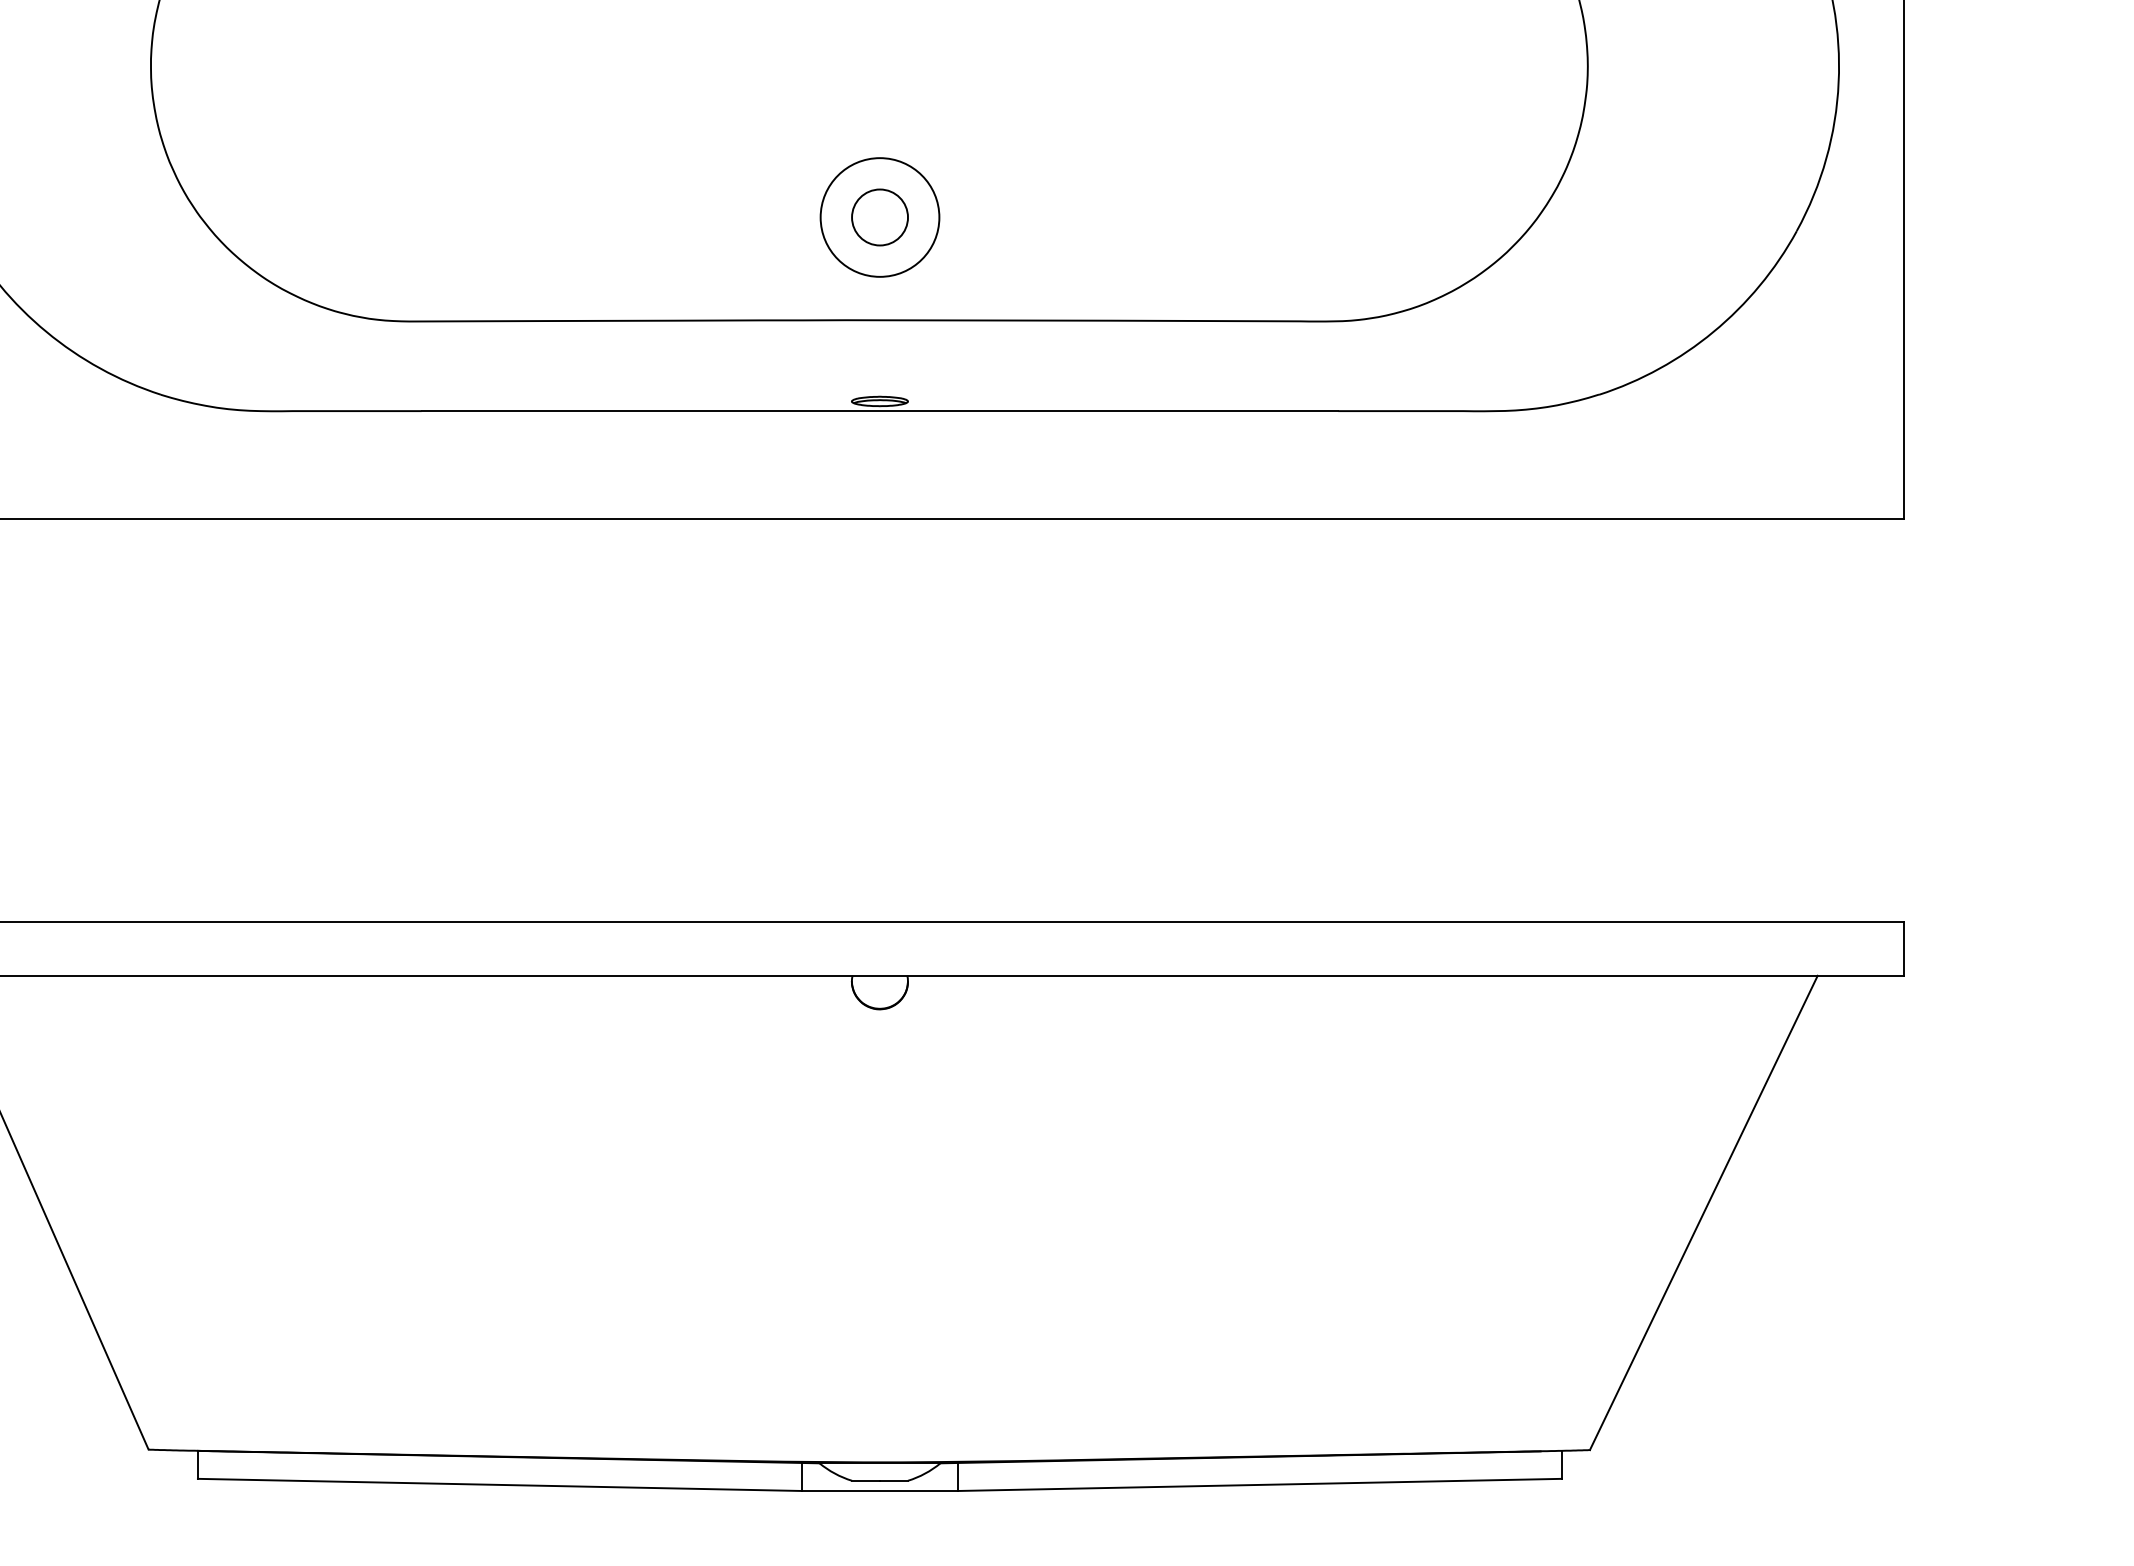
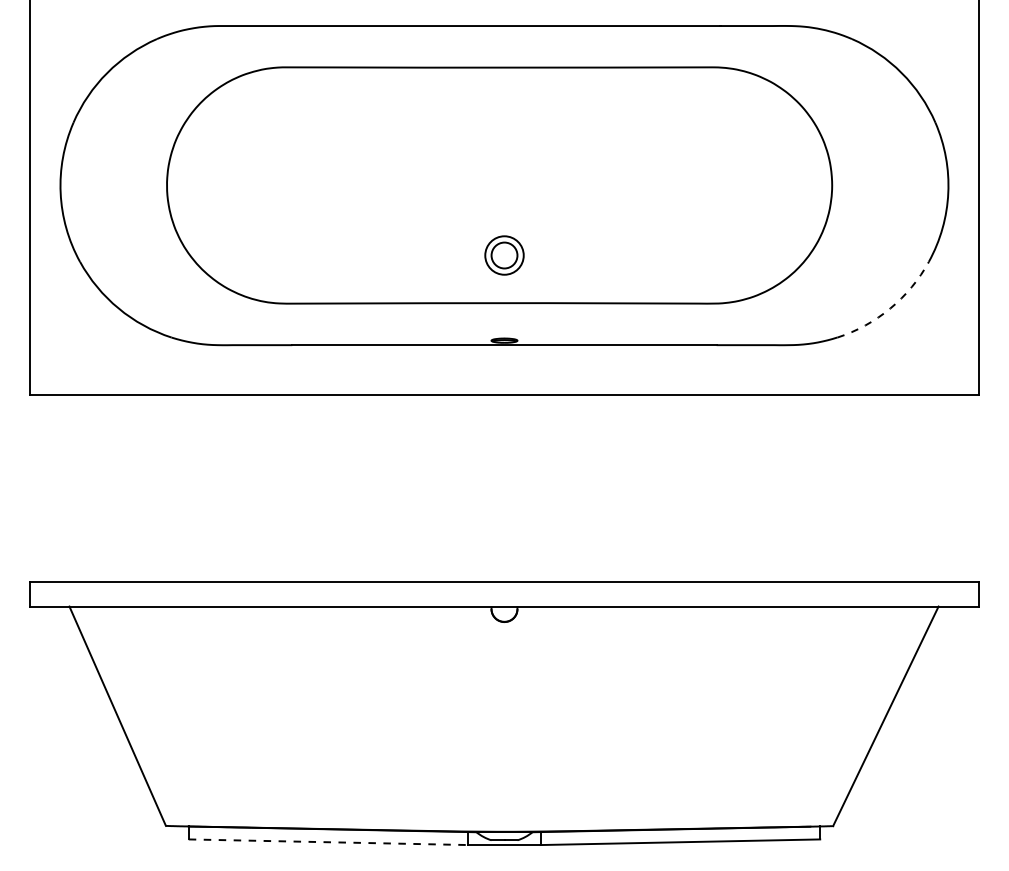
circle: (879, 217) -> (504, 255), size x0.7
arc: (1713, 331) -> (890, 308), solid -> dashed
line: (499, 1485) -> (328, 842), solid -> dashed

